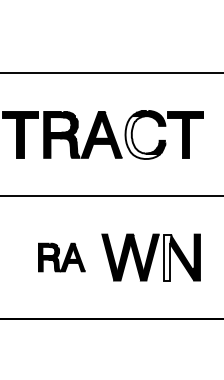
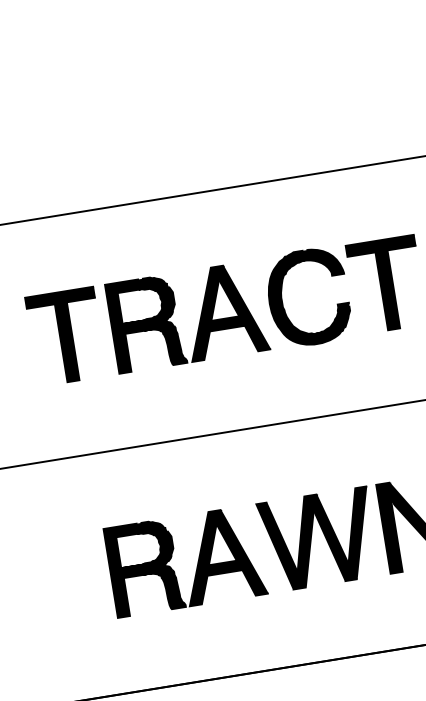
fill: (142, 137) -> (303, 303), added
part: (61, 257) -> (184, 561), size x1.67
fill: (167, 257) -> (389, 528), added

